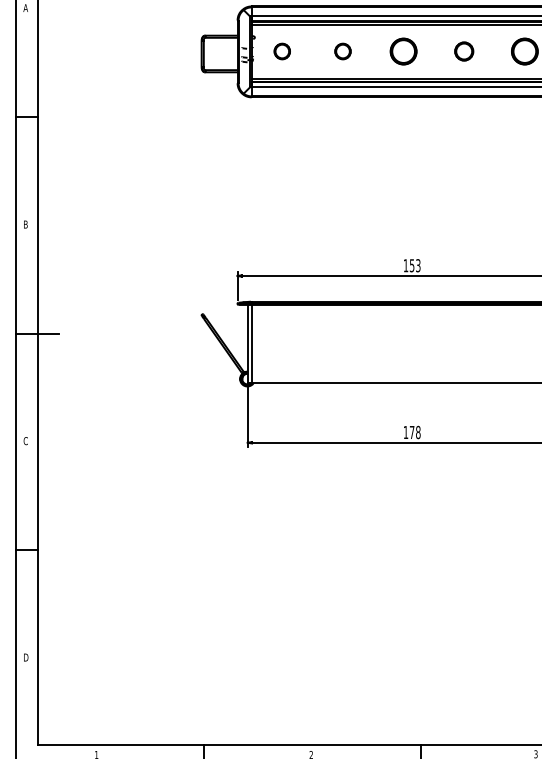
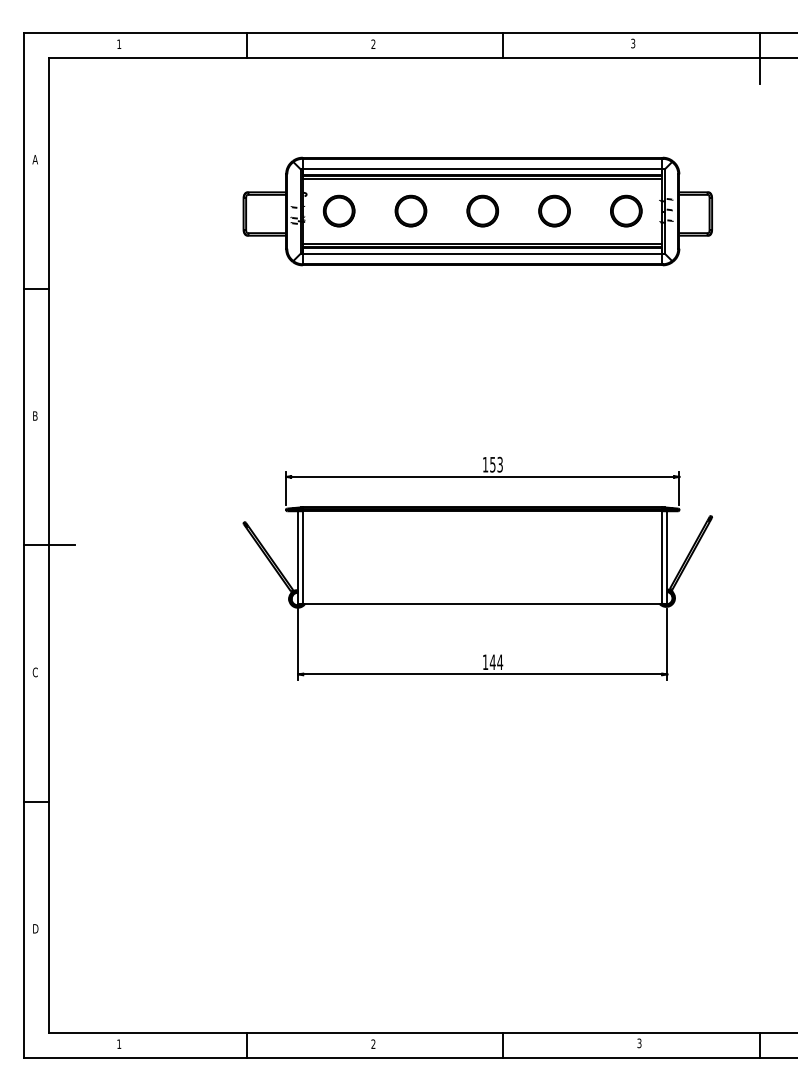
part: (281, 51) -> (338, 210), size x1.67
part: (342, 51) -> (410, 210), size x1.67
part: (464, 51) -> (554, 210), size x1.43
text: (415, 432) -> (496, 662), 178 -> 144

